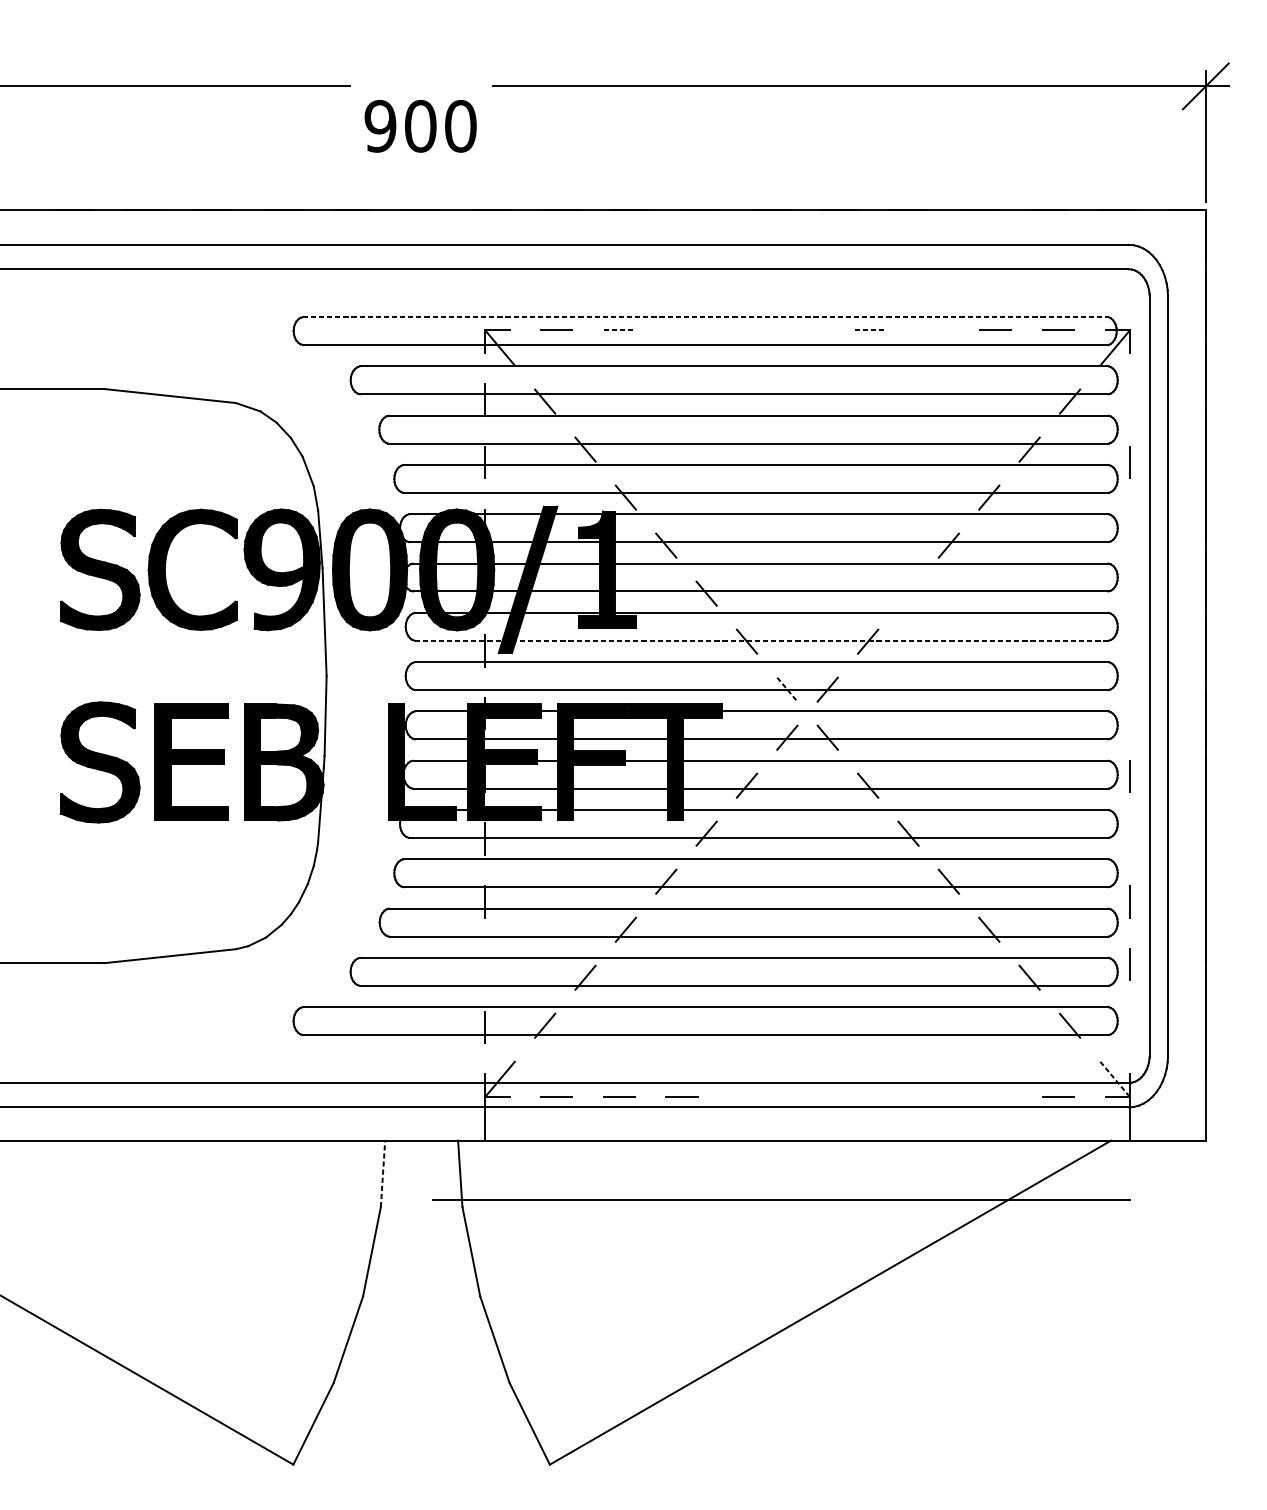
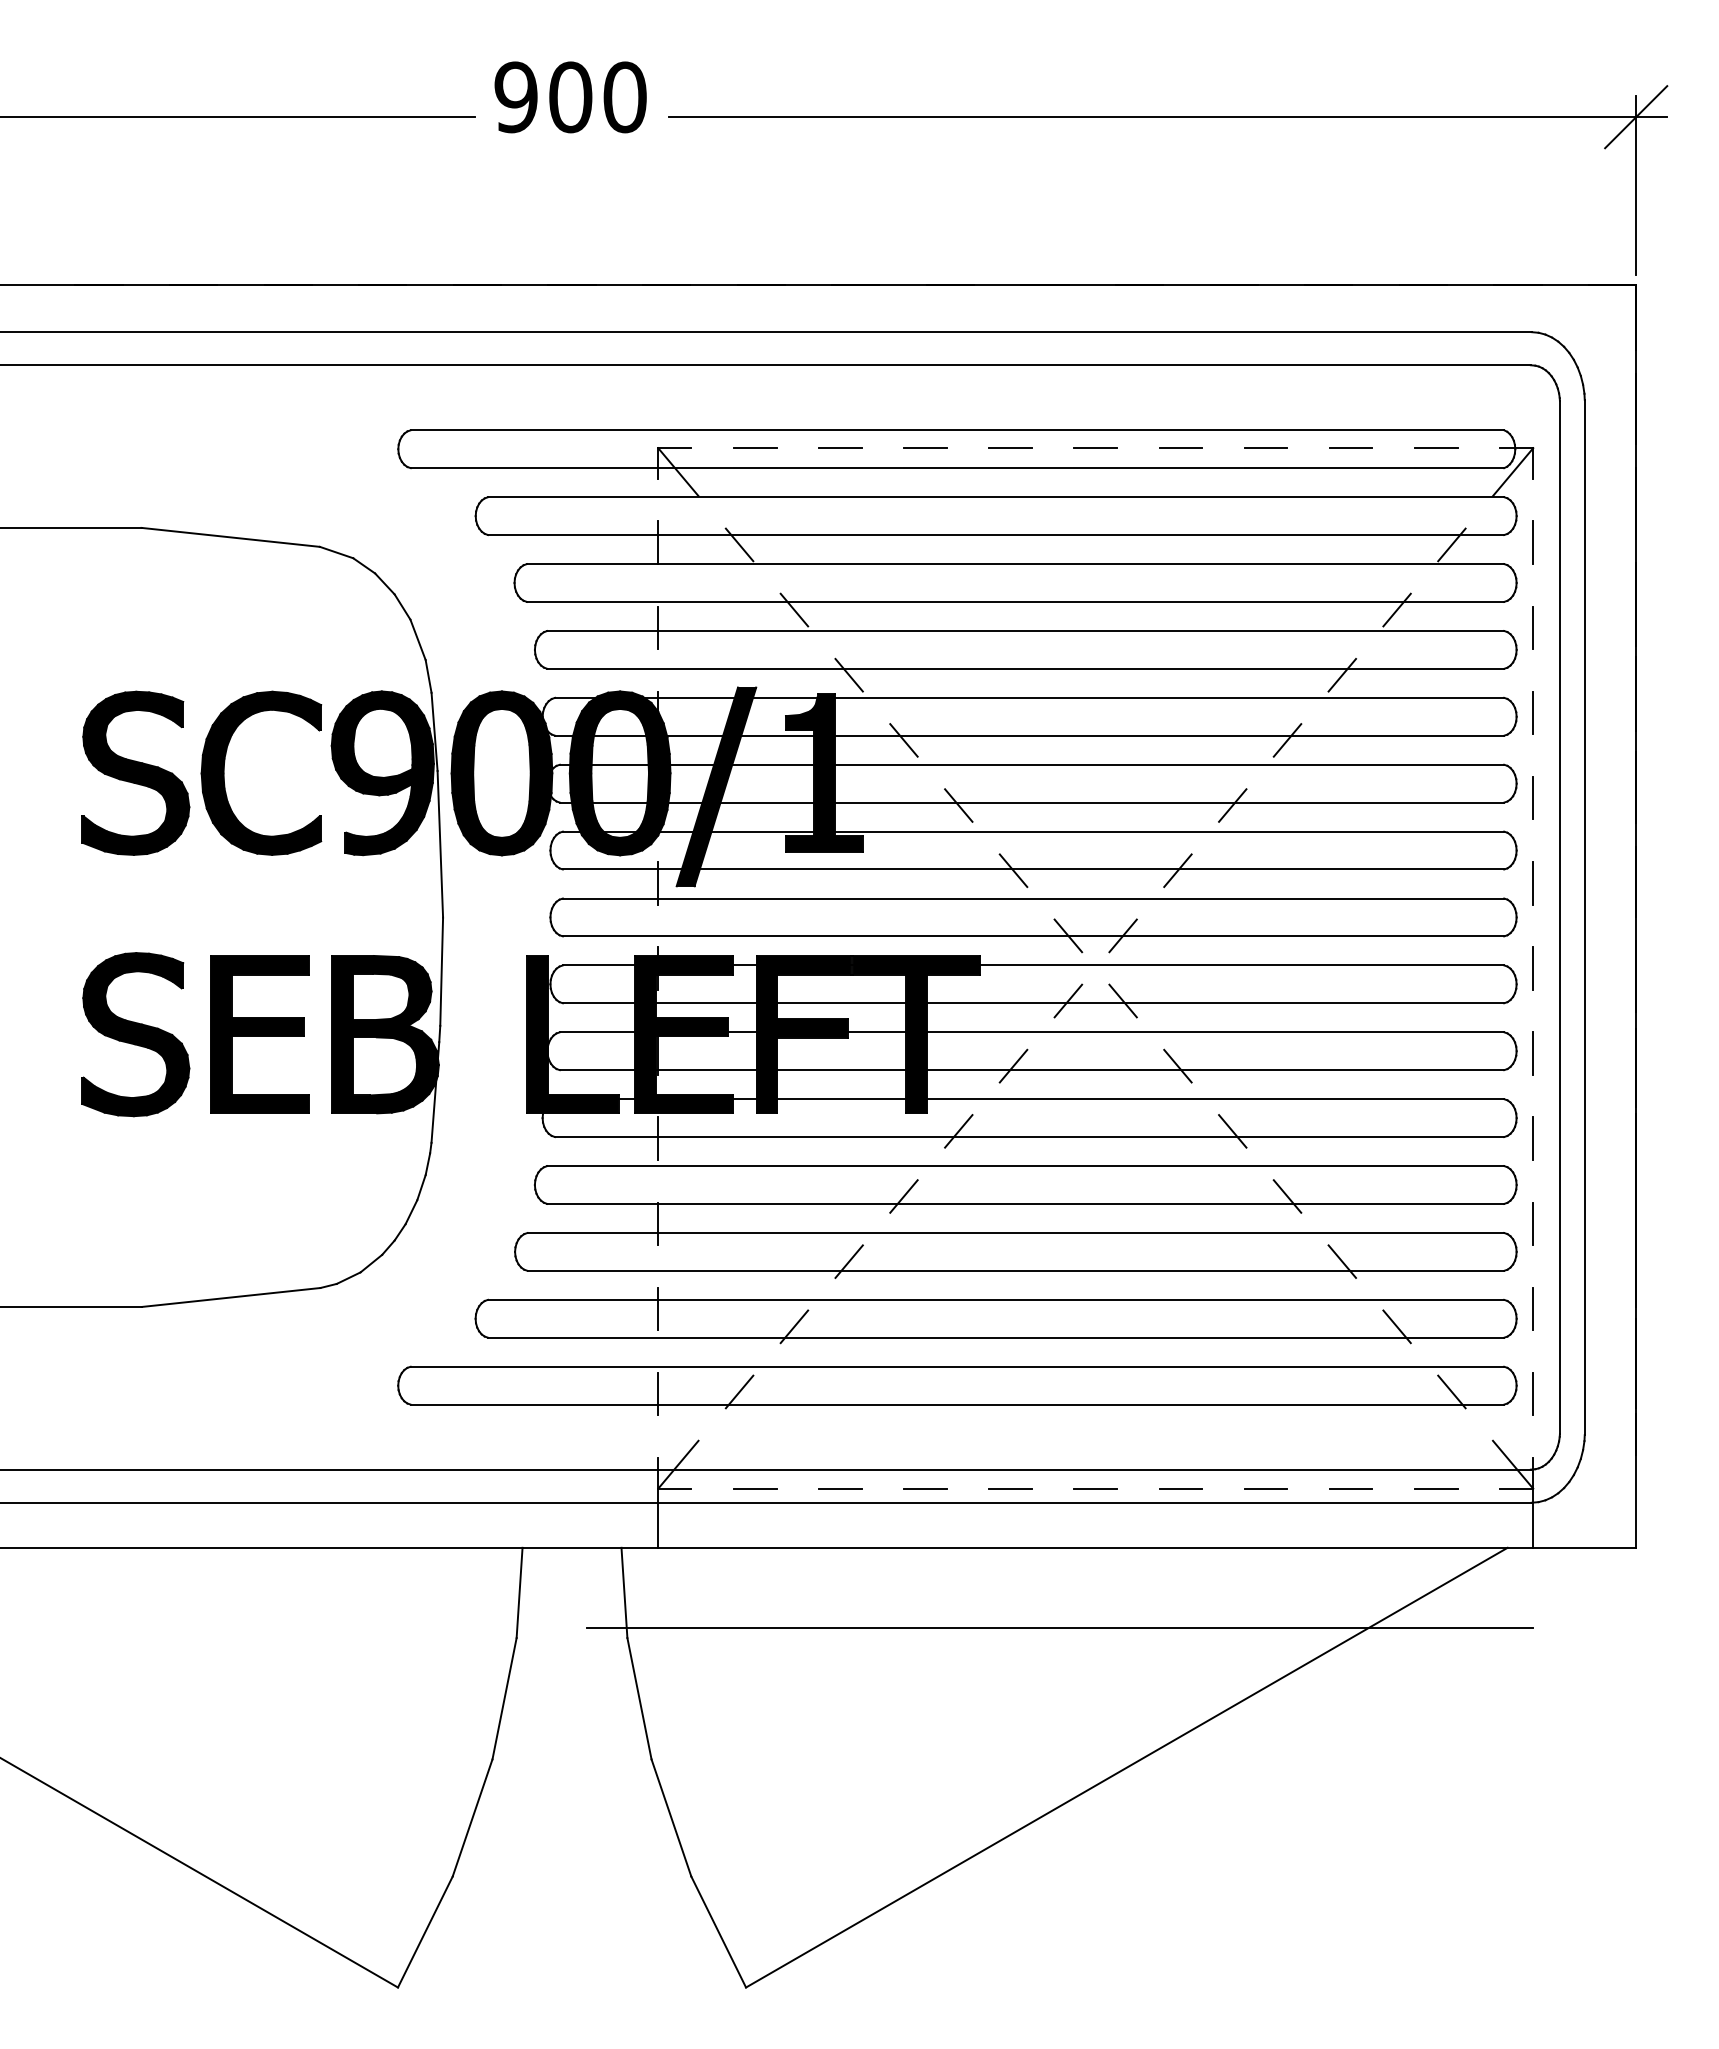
text: (420, 126) -> (570, 97), moved
line: (705, 317) -> (957, 430), dashed -> solid
line: (744, 329) -> (1010, 447), added
line: (619, 330) -> (840, 448), dashed -> solid
line: (682, 330) -> (925, 448), added
line: (807, 330) -> (1095, 448), added
line: (870, 330) -> (1181, 448), dashed -> solid
line: (932, 330) -> (1265, 448), added
line: (1130, 399) -> (1533, 542), added
line: (1130, 525) -> (1533, 712), added
line: (1130, 587) -> (1533, 797), added
line: (908, 593) -> (1232, 805), added
line: (761, 640) -> (1033, 869), dashed -> solid
line: (1130, 651) -> (1533, 883), added
line: (787, 690) -> (1068, 936), dashed -> solid
line: (1130, 713) -> (1533, 968), added
line: (1130, 839) -> (1533, 1138), added
line: (485, 964) -> (658, 1308), added
line: (1130, 1026) -> (1533, 1393), added
line: (1115, 1079) -> (1513, 1465), dashed -> solid
line: (744, 1096) -> (1010, 1488), added
line: (807, 1096) -> (1095, 1488), added
line: (870, 1096) -> (1180, 1488), added
line: (932, 1096) -> (1265, 1488), added
line: (995, 1096) -> (1350, 1488), added
line: (382, 1173) -> (519, 1592), dashed -> solid

